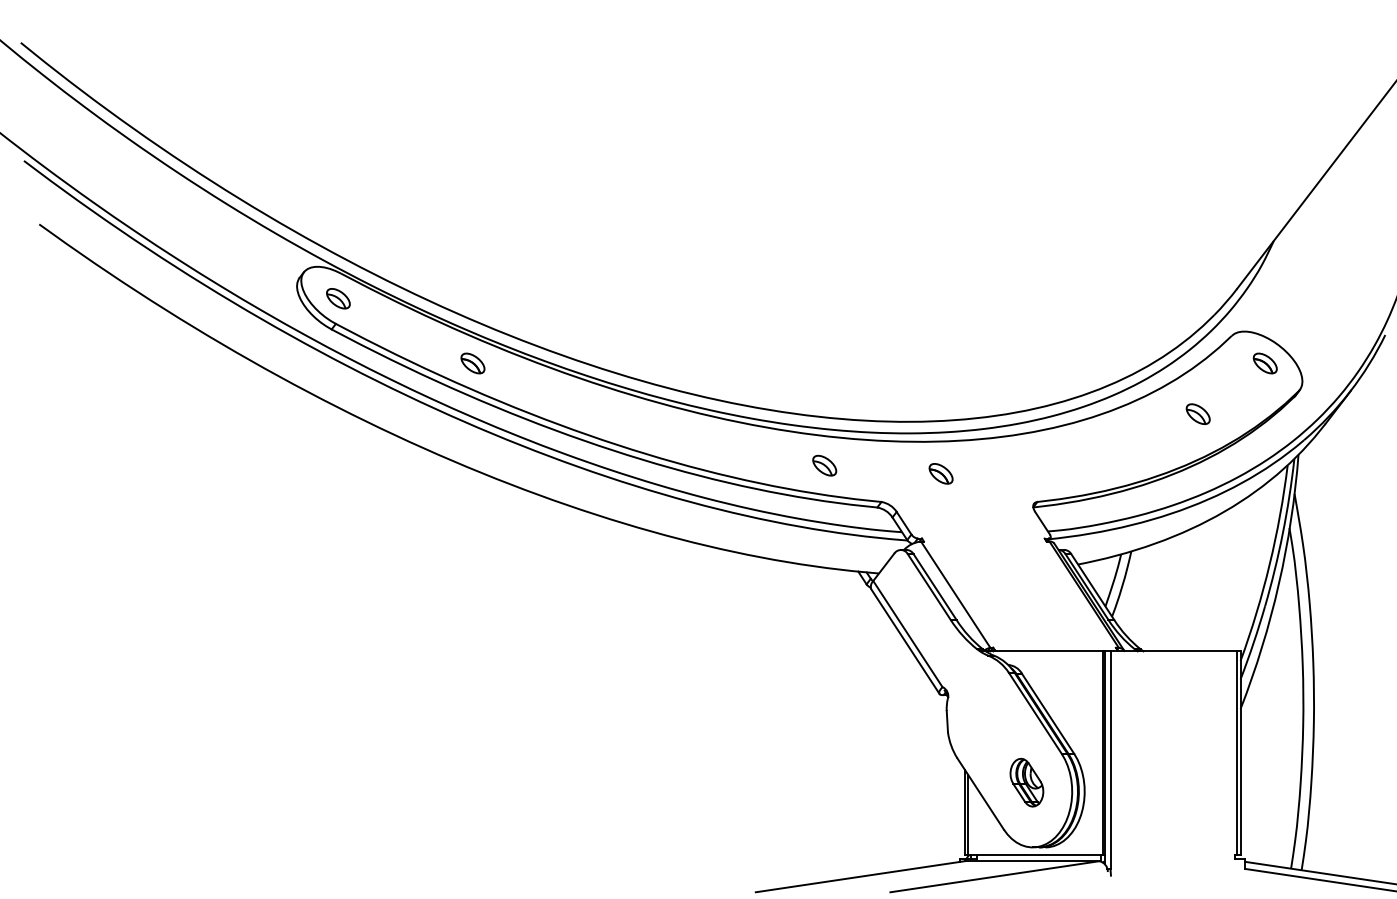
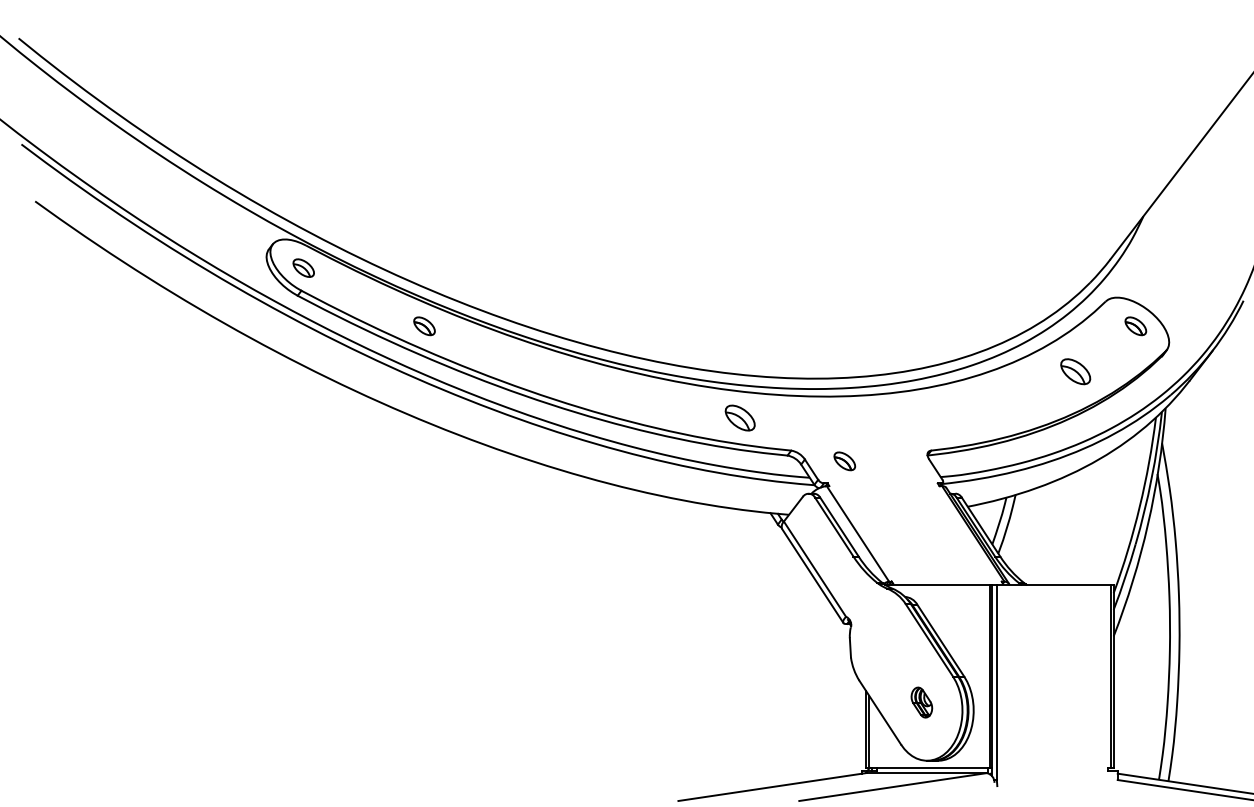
part: (1198, 413) -> (1075, 371), size x1.4
part: (824, 465) -> (740, 417), size x1.4
part: (940, 474) -> (844, 461), moved
part: (1026, 782) -> (921, 702), size x0.7

